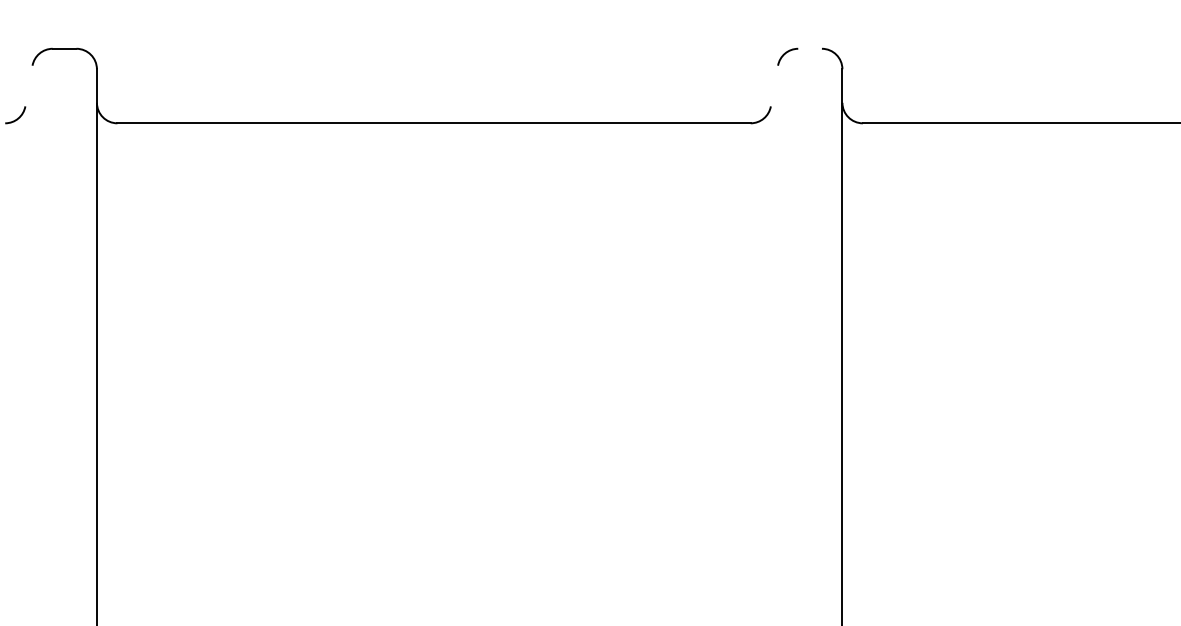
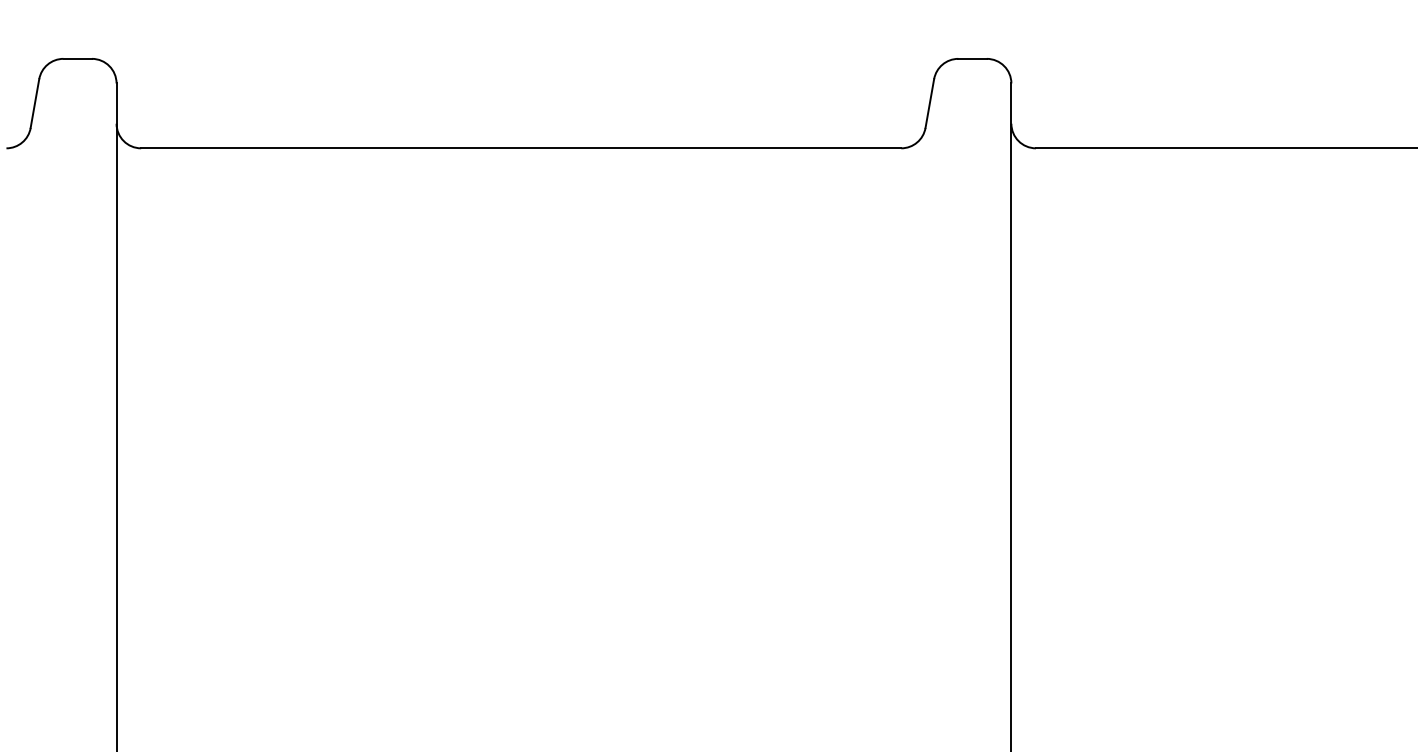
line: (810, 48) -> (972, 58), added
line: (28, 85) -> (34, 103), added
line: (774, 85) -> (929, 103), added

